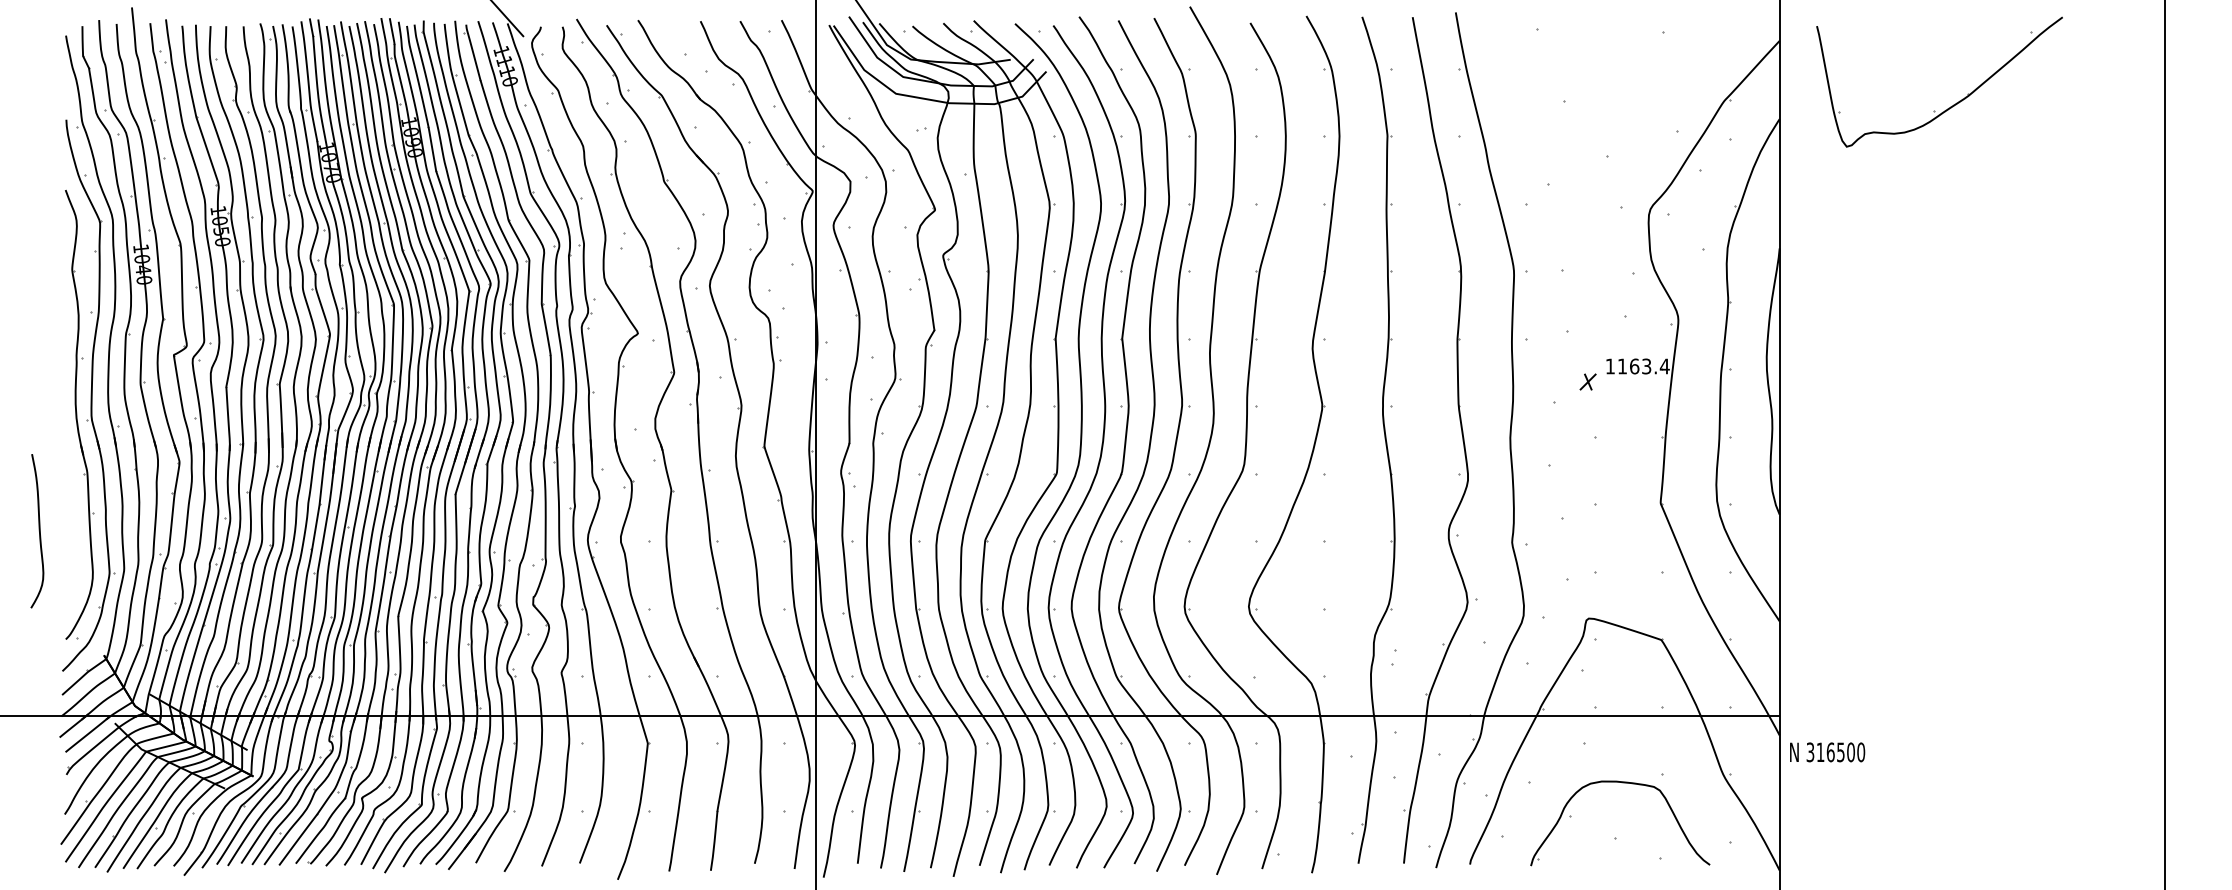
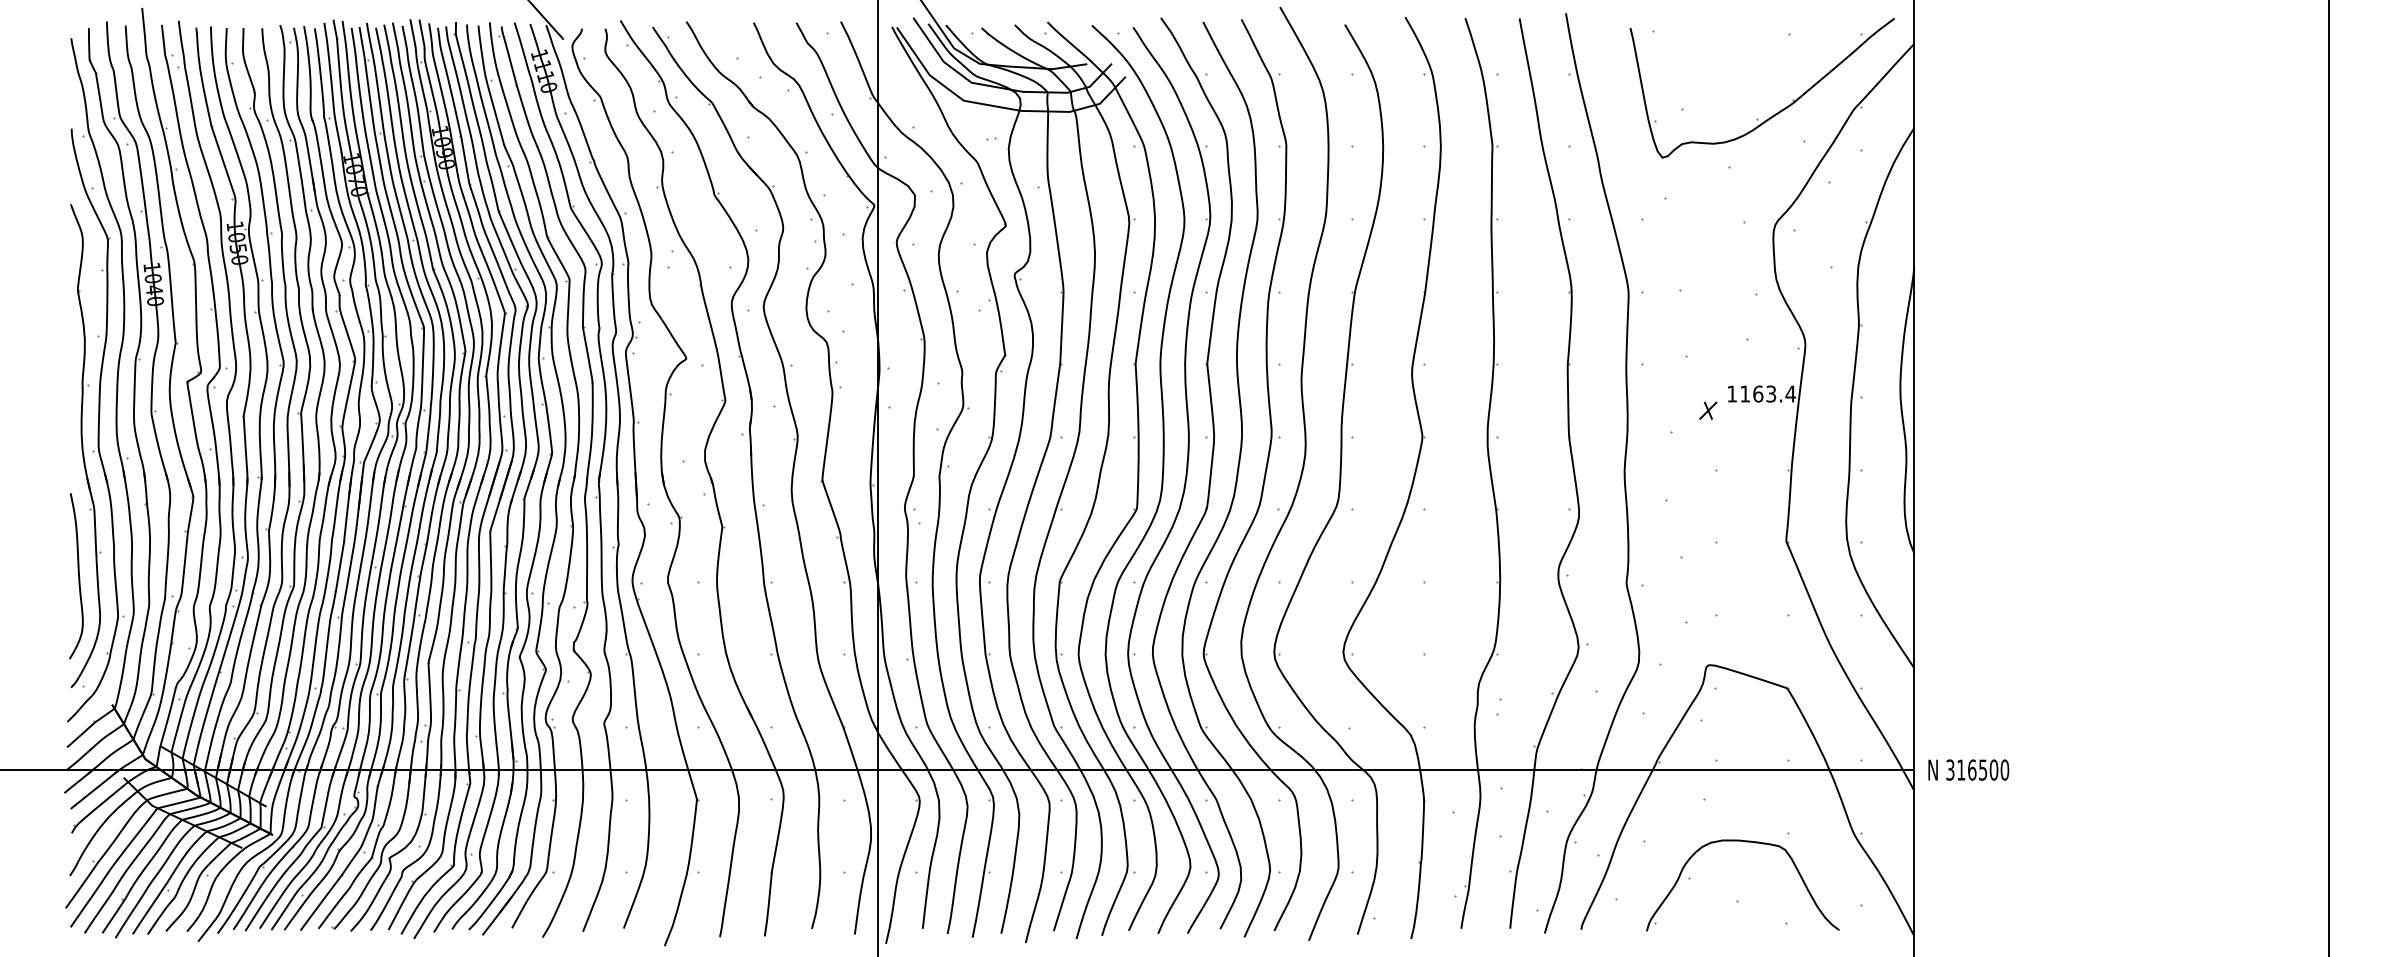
part: (1954, 103) -> (1778, 111), moved
curve: (39, 531) -> (78, 576), moved
text: (1827, 751) -> (1968, 769), moved

